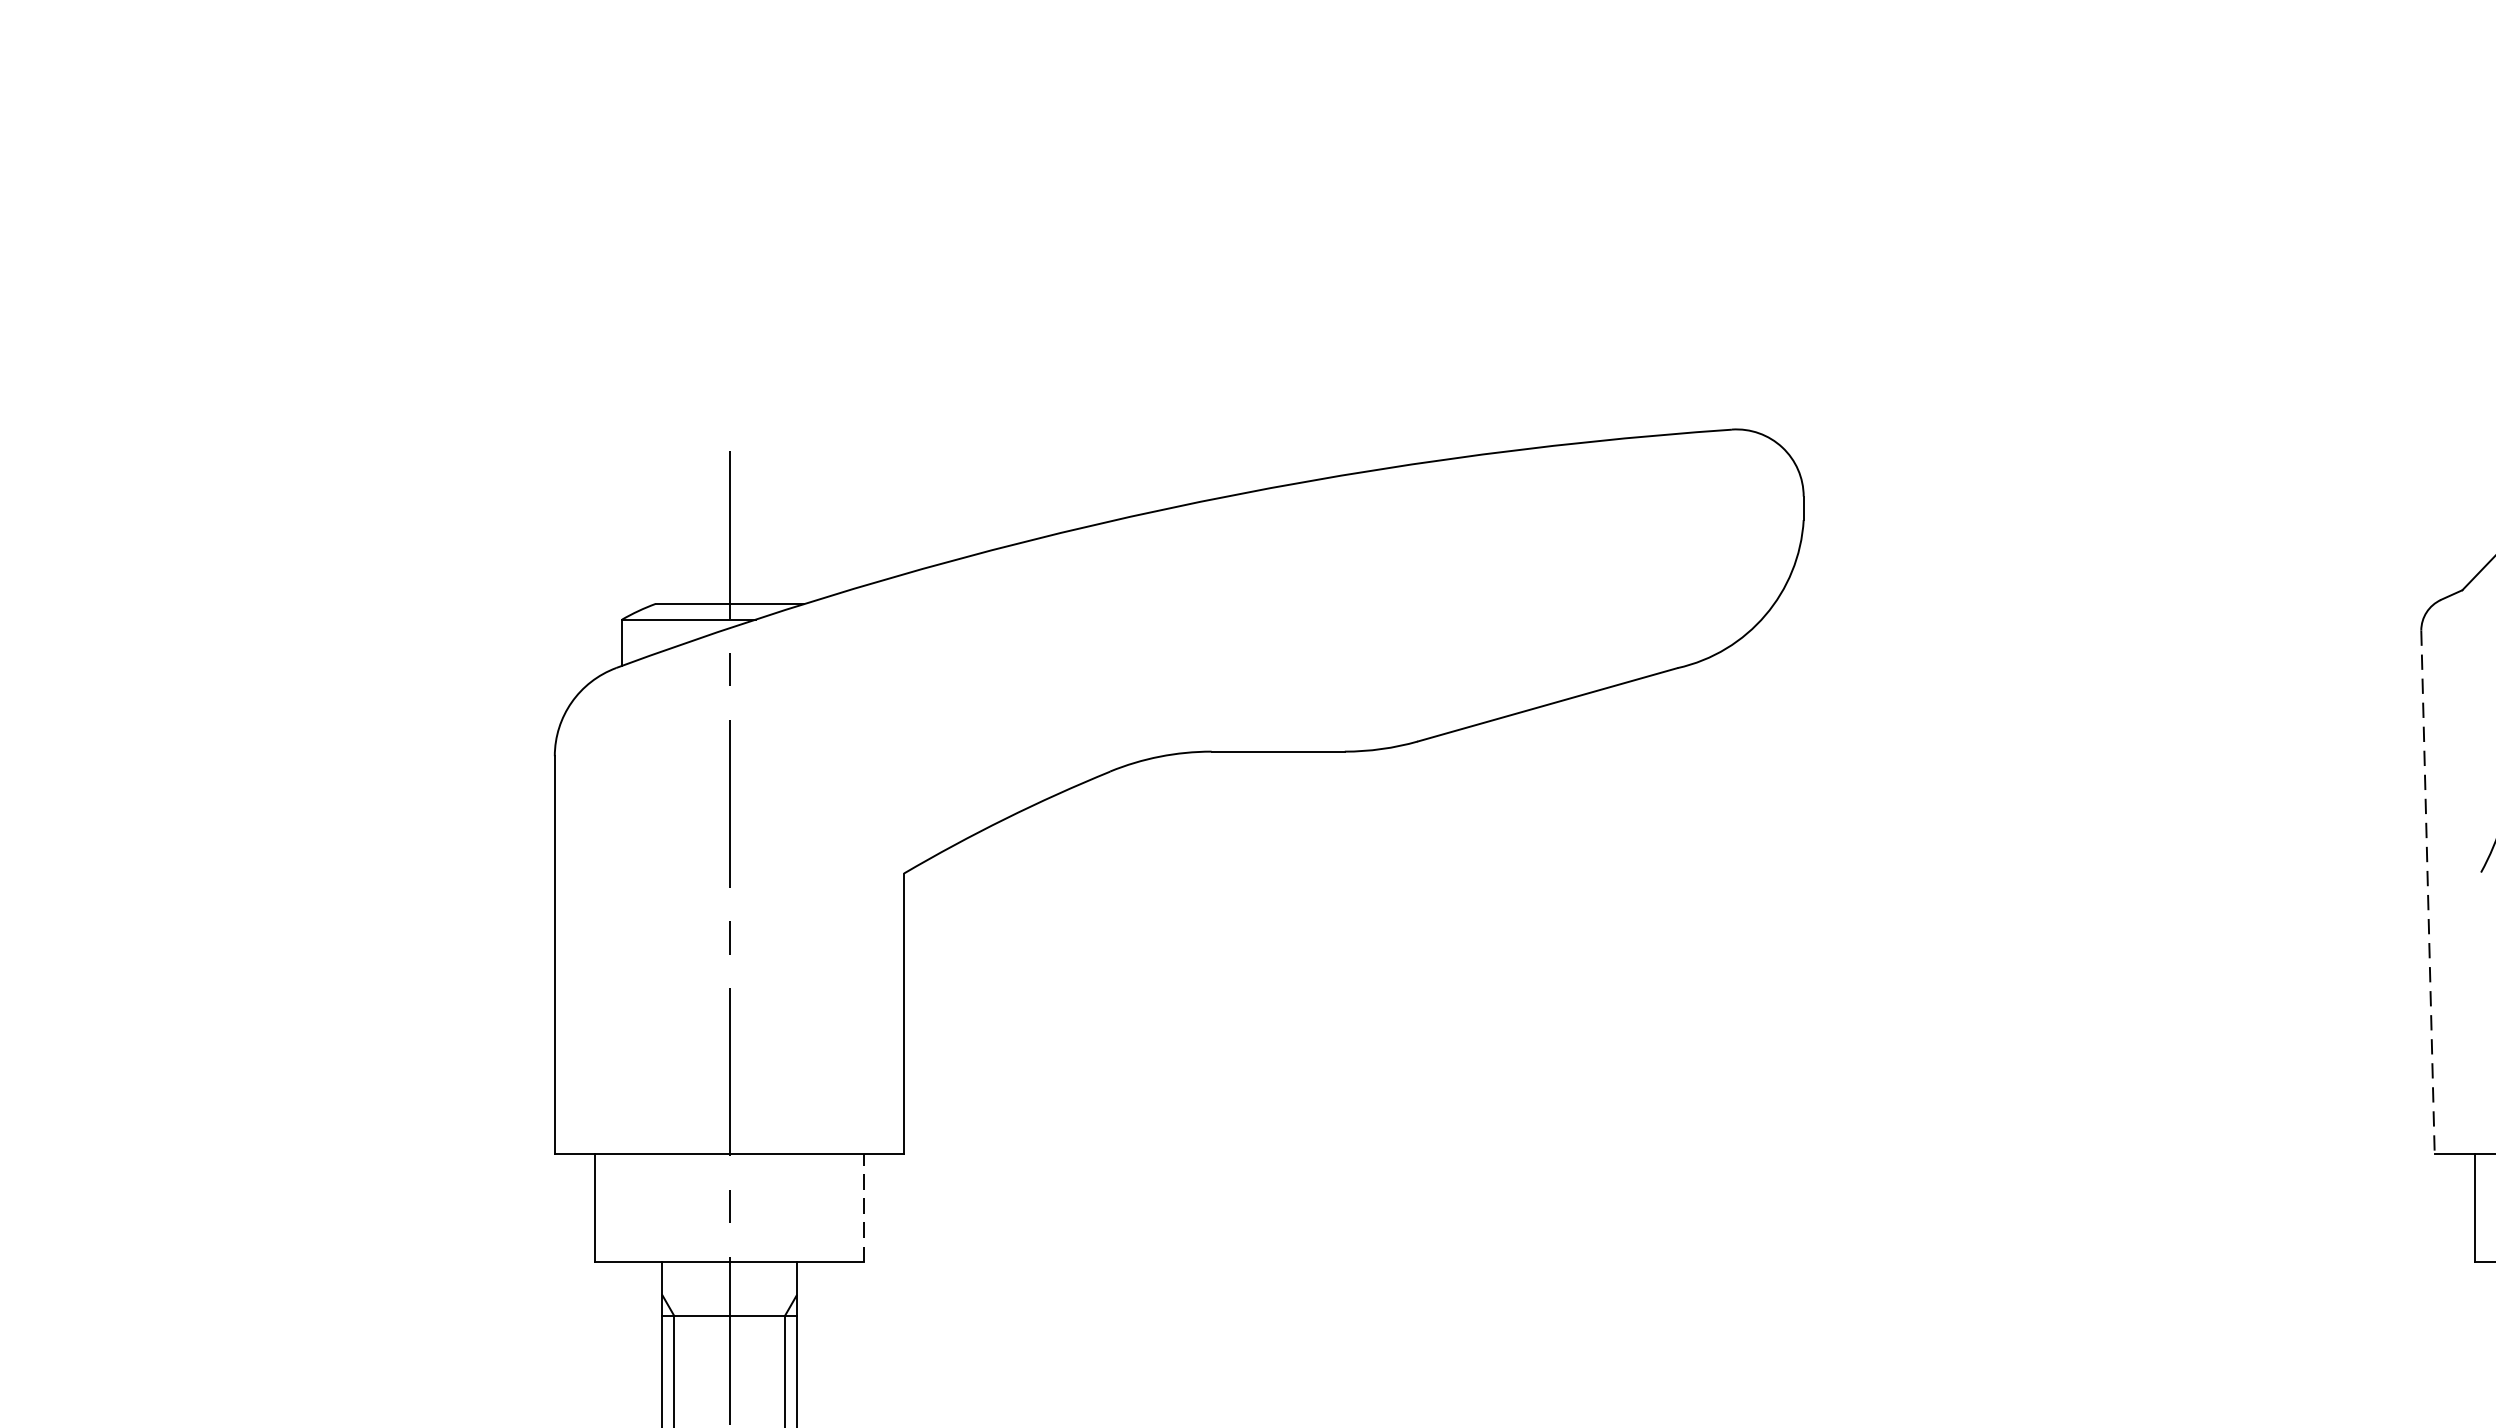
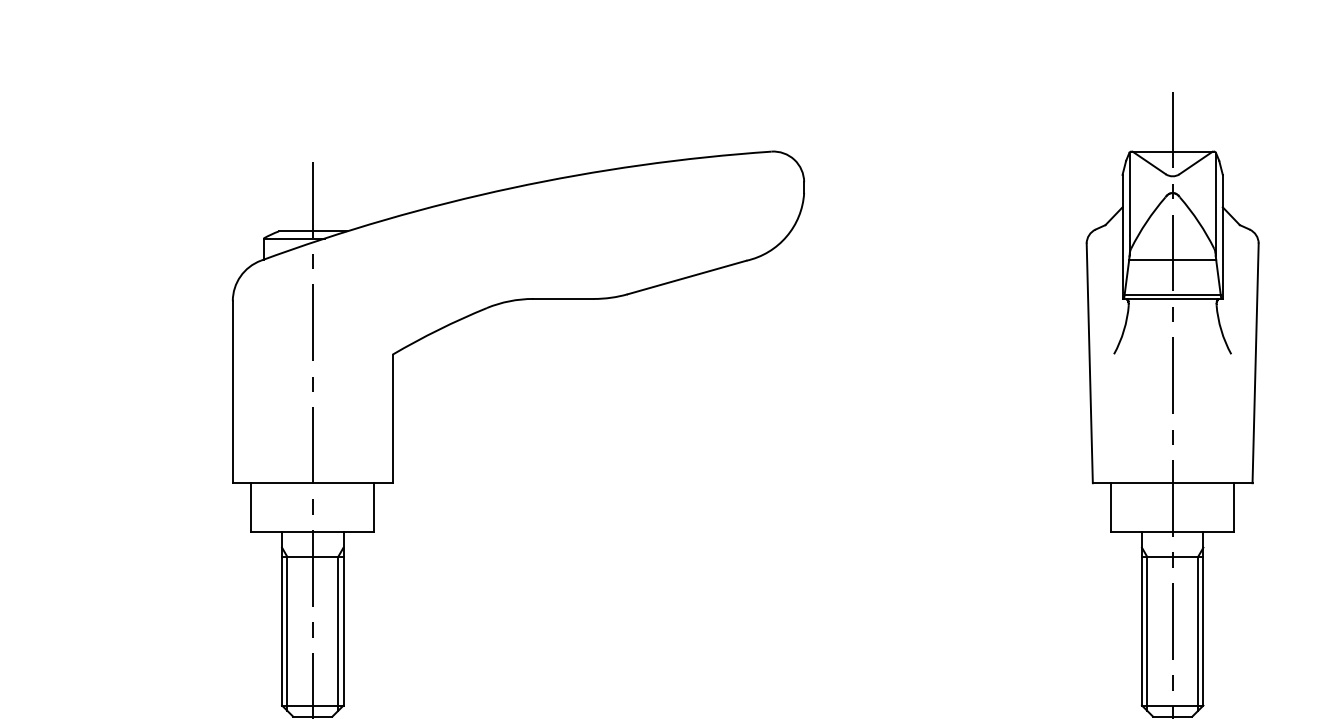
line: (2427, 892) -> (1089, 363), dashed -> solid
line: (864, 1207) -> (374, 507), dashed -> solid

